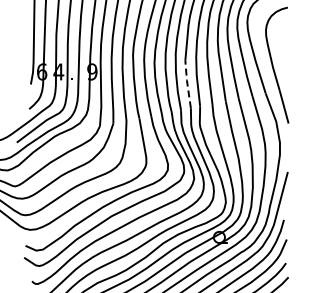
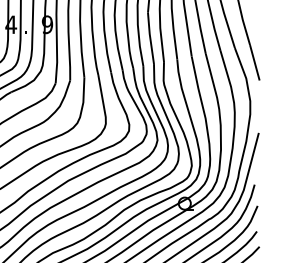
line: (187, 83) -> (150, 37), dashed -> solid

